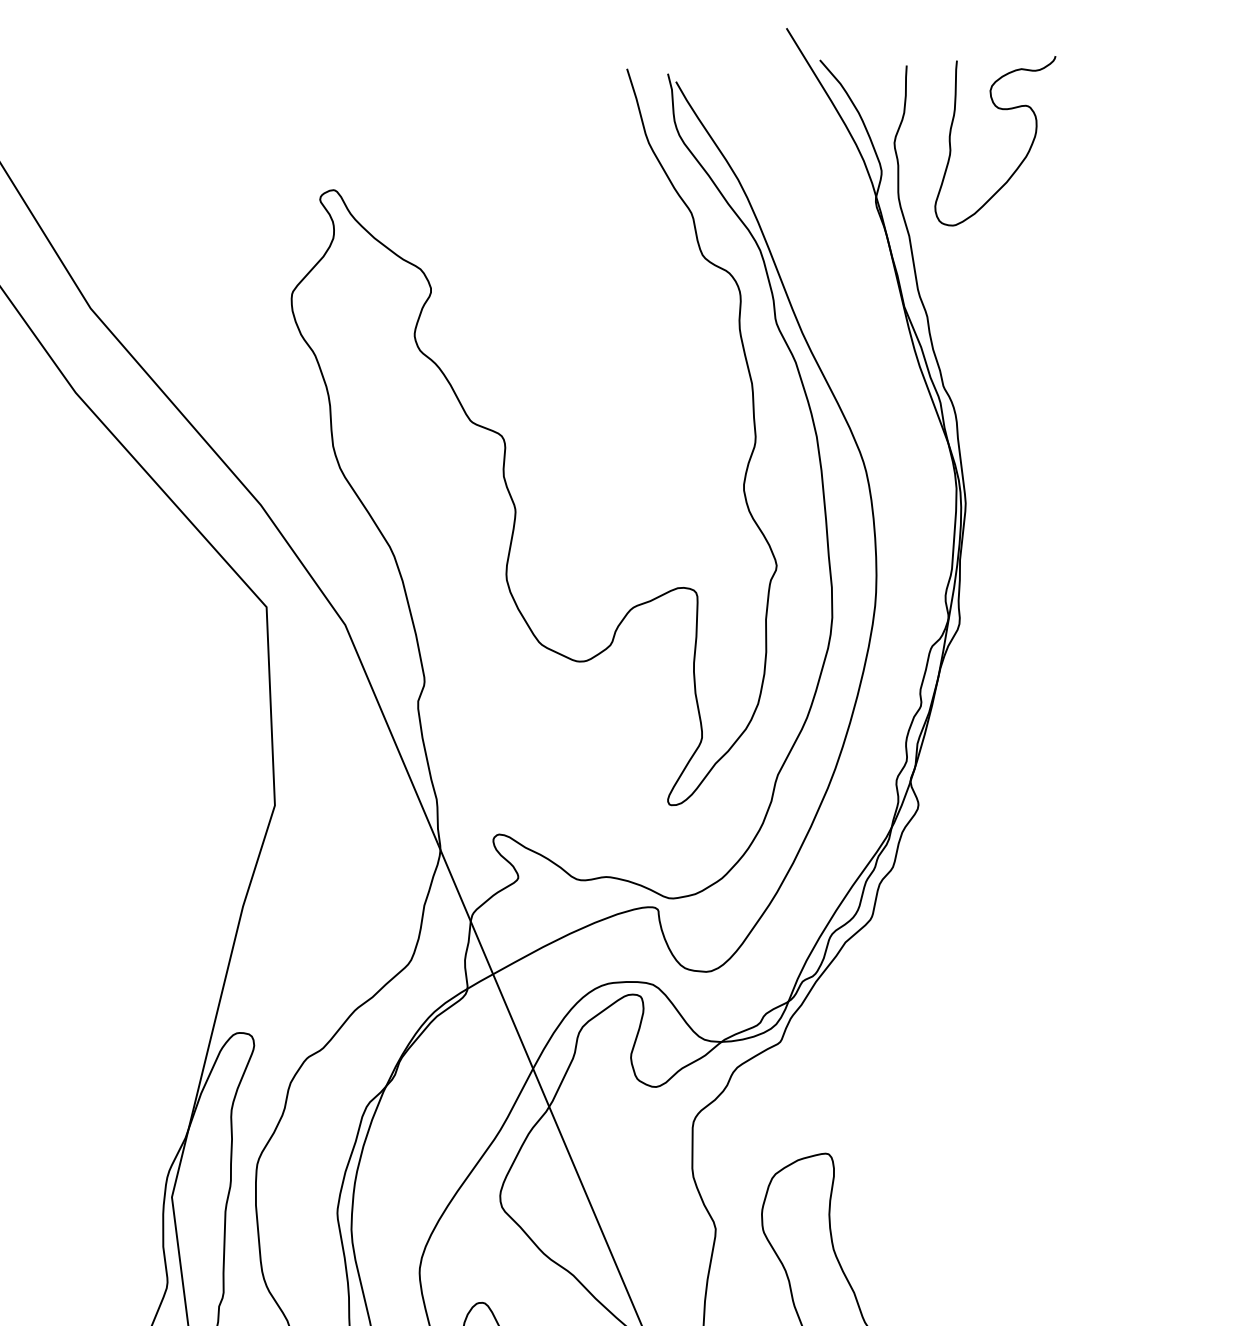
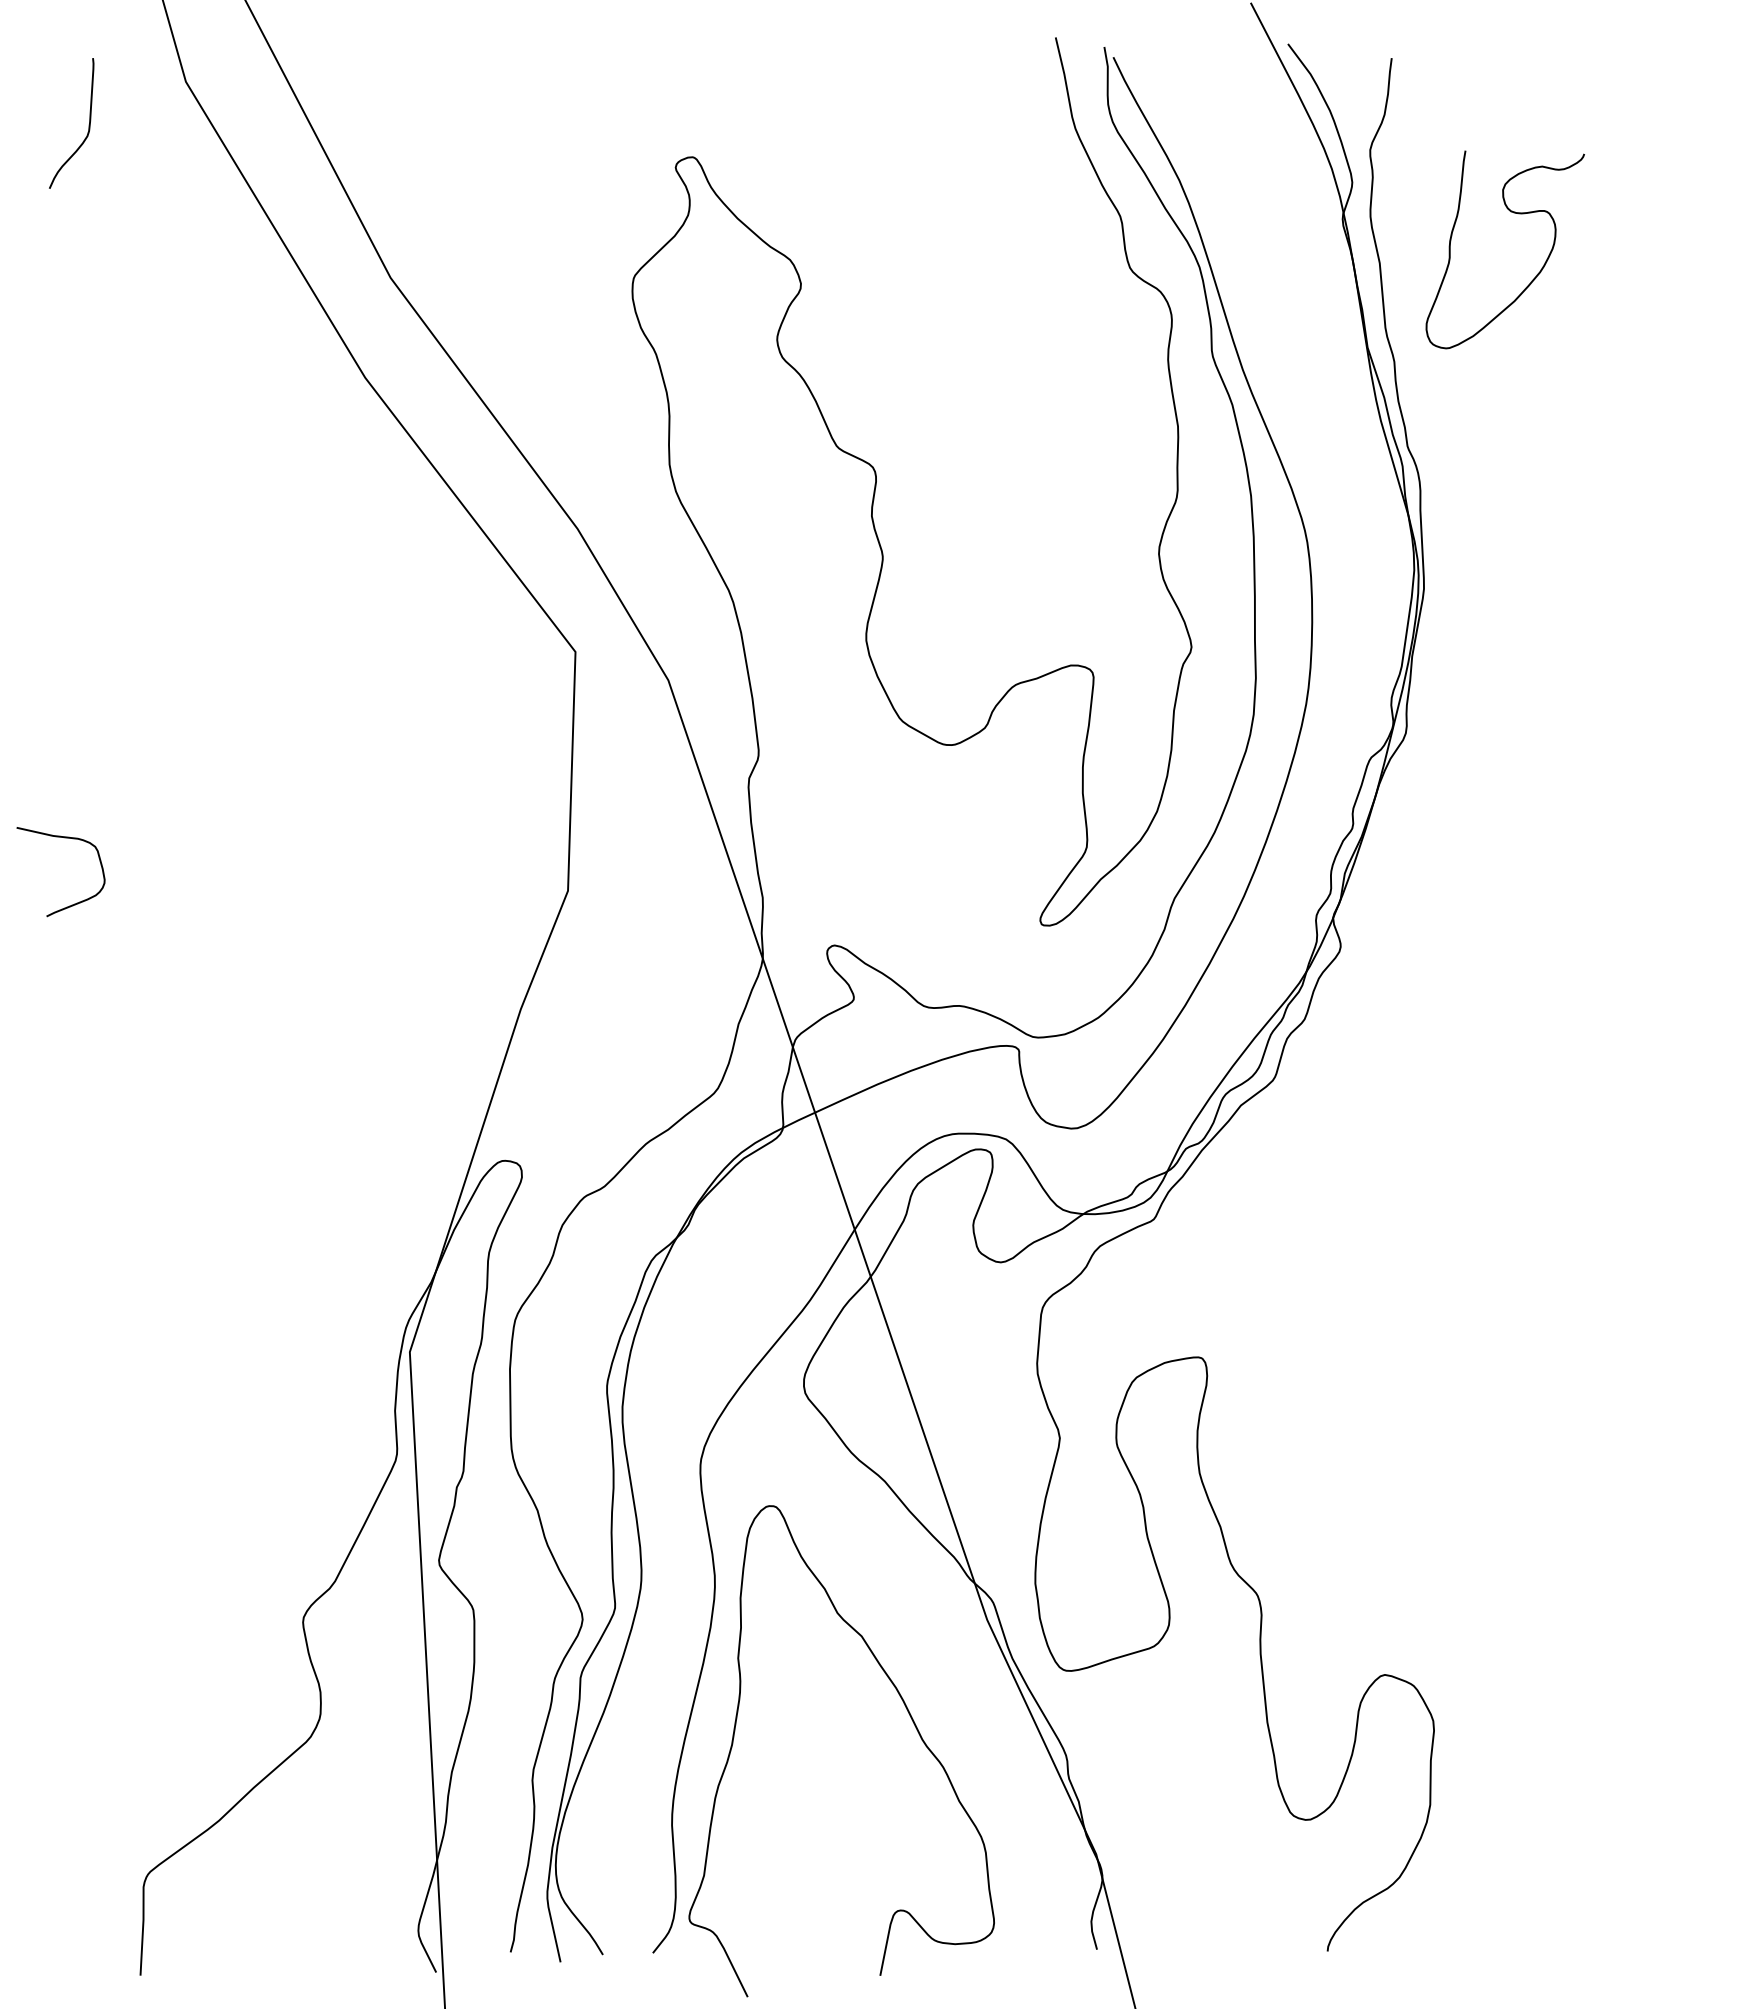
curve: (1000, 109) -> (1513, 213), moved

